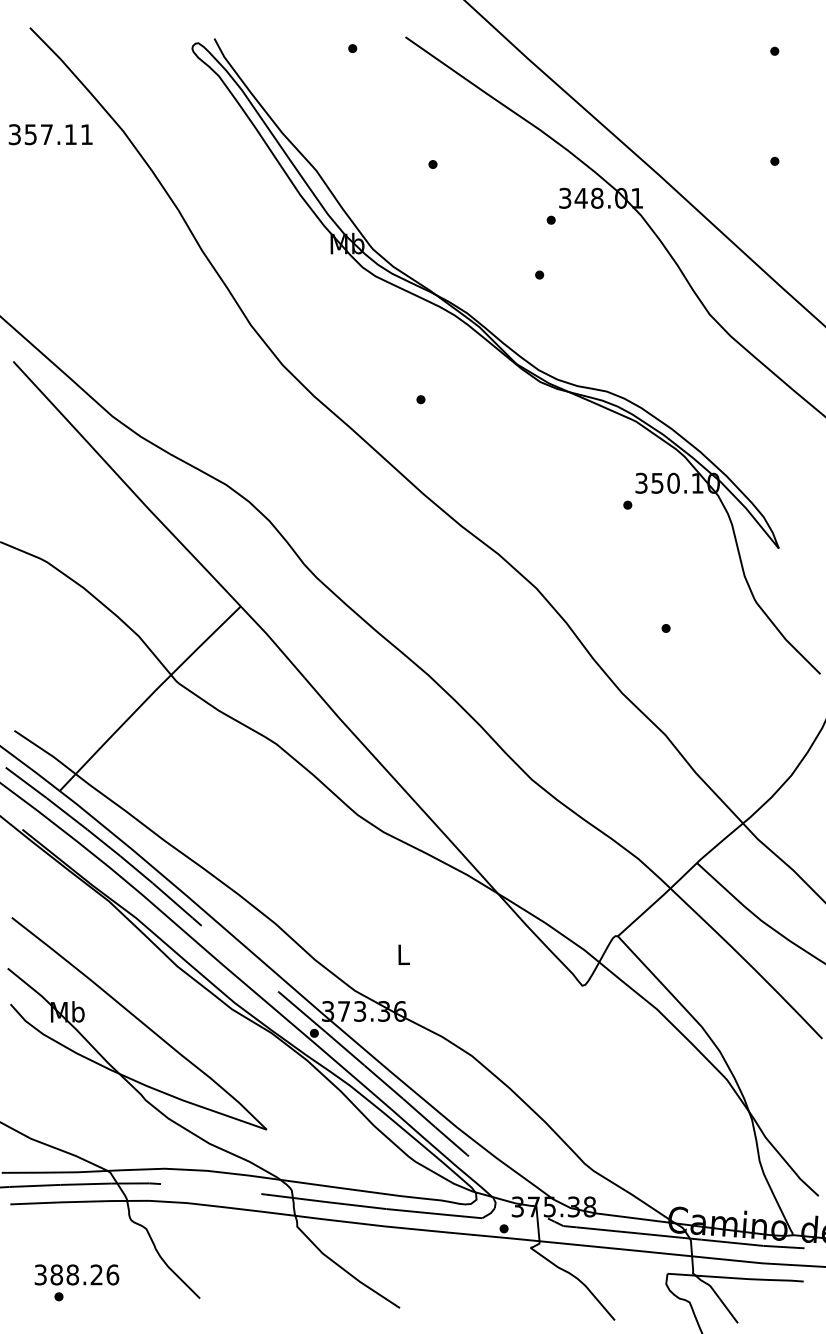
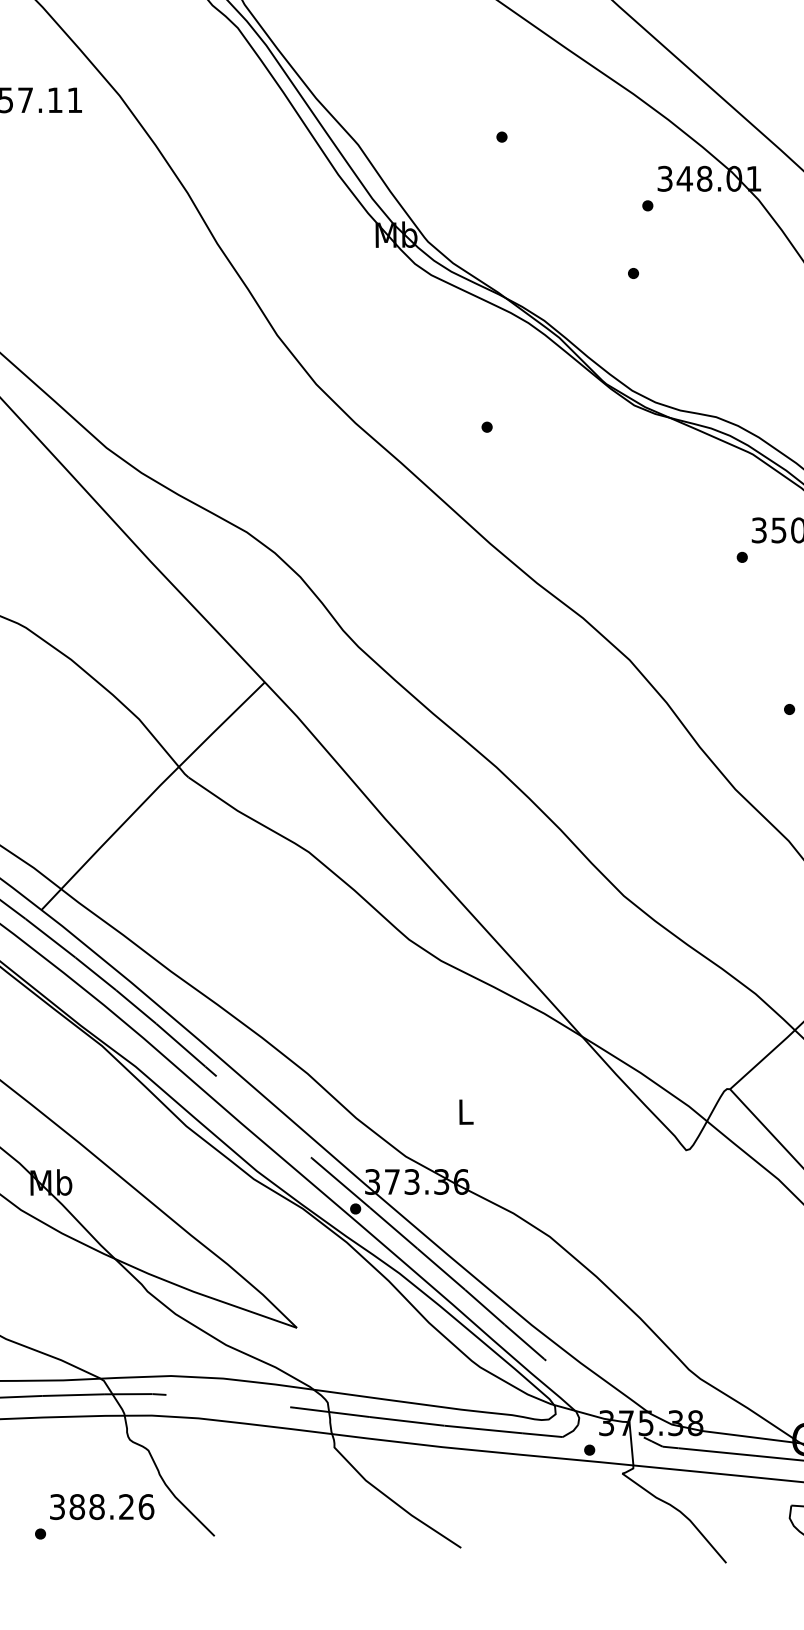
text: (76, 1274) -> (101, 1506), moved

